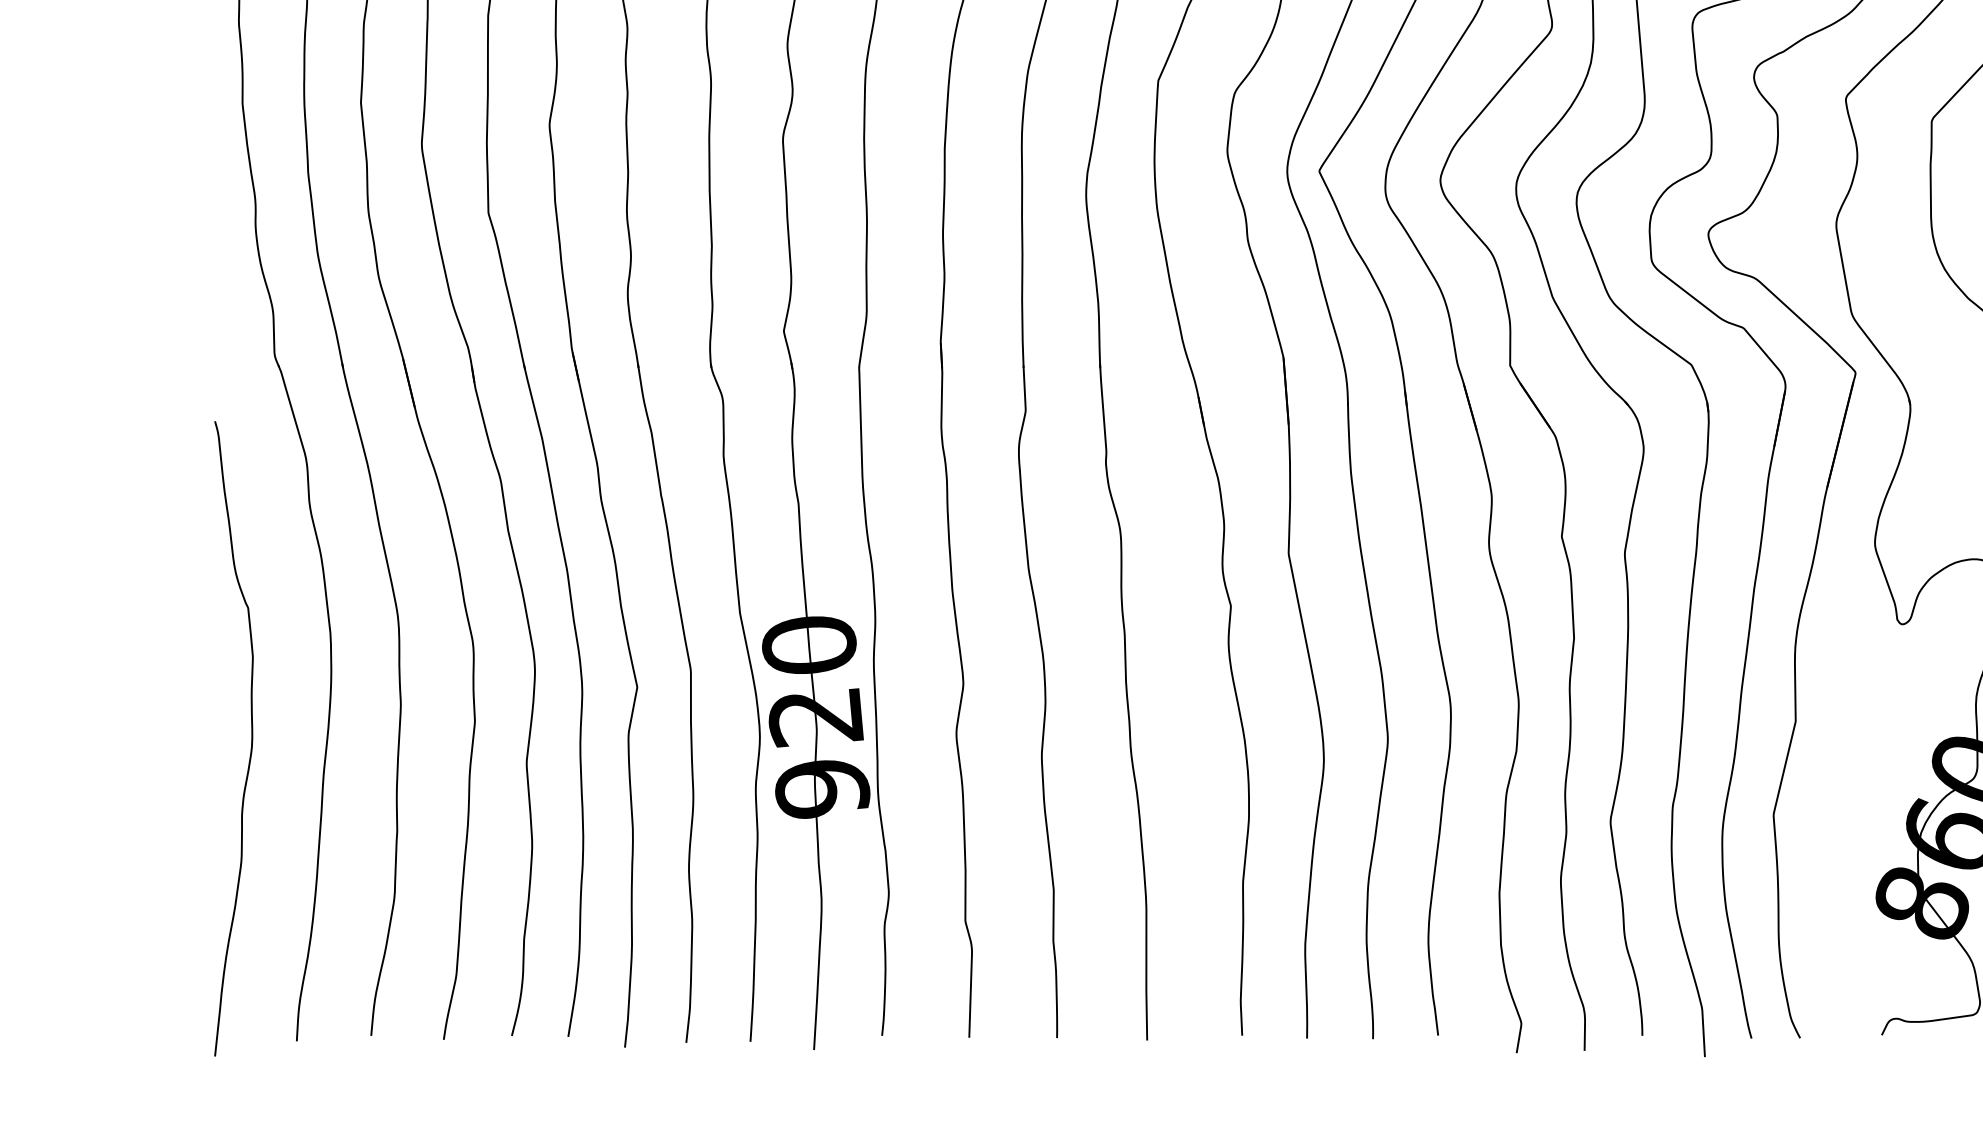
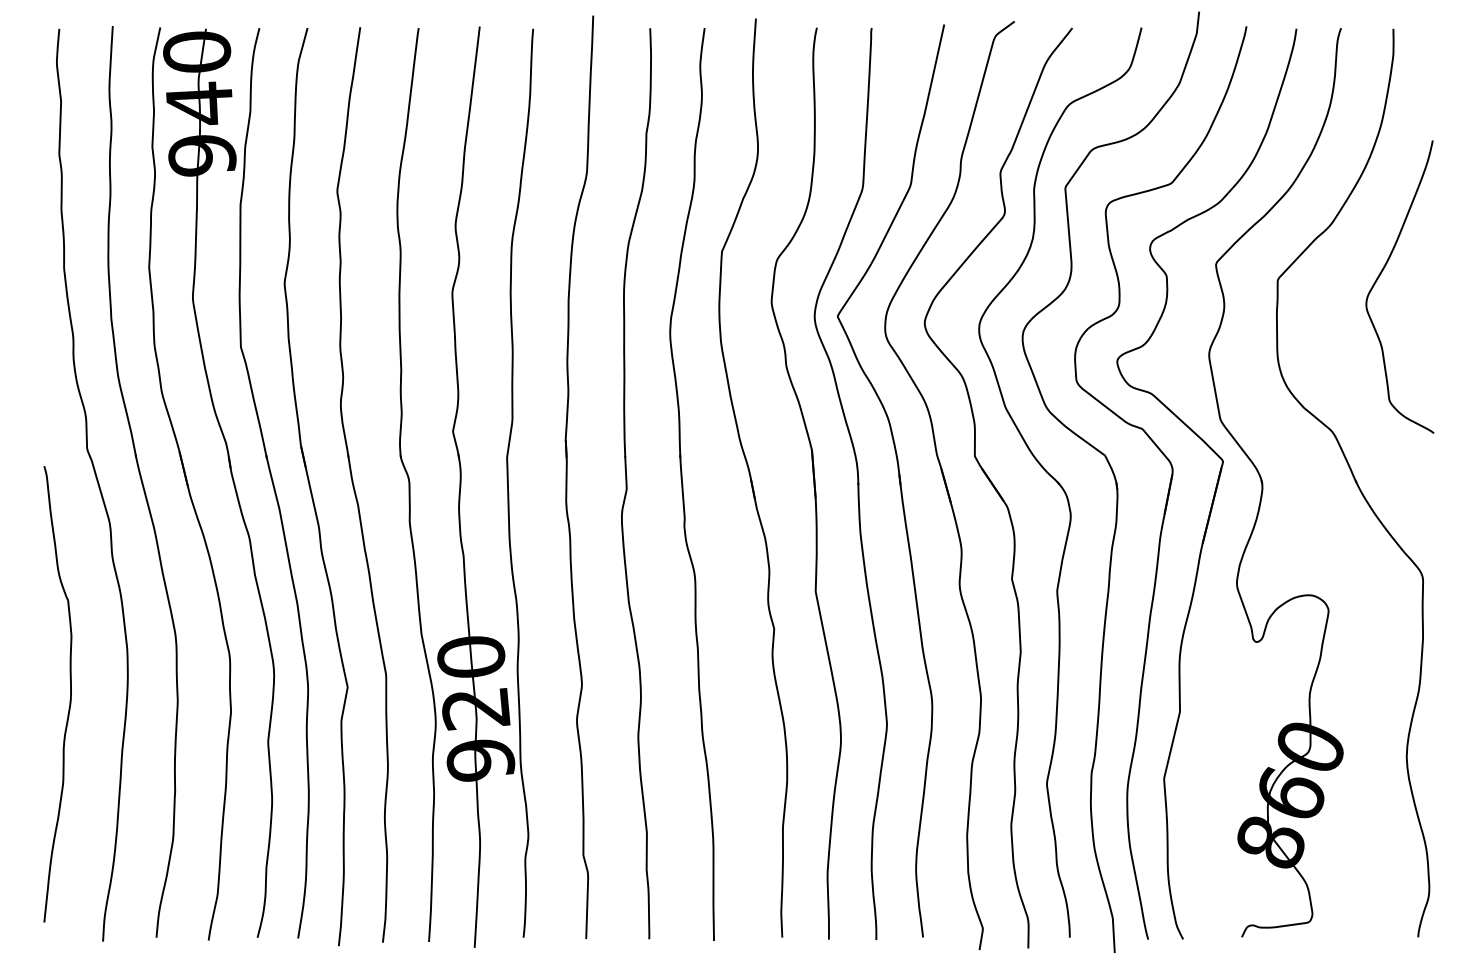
curve: (251, 739) -> (70, 694), moved

